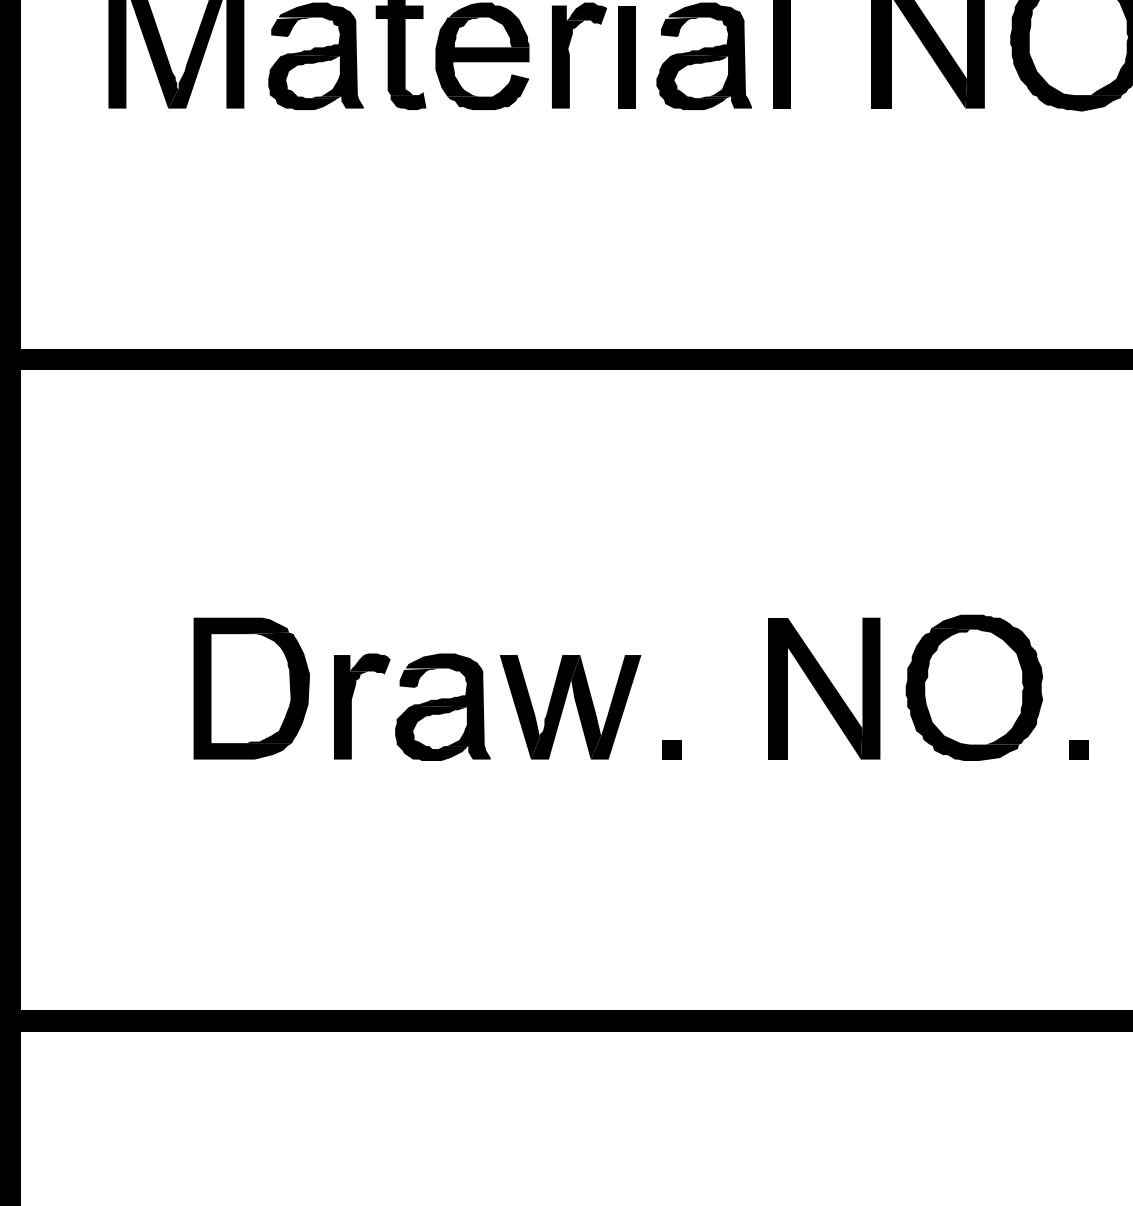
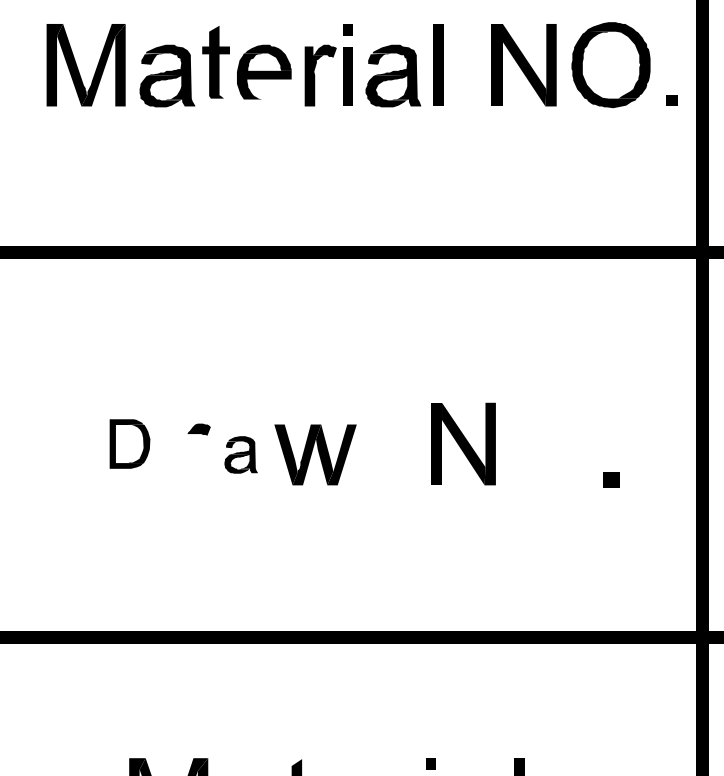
fill: (487, 91) -> (267, 96), removed
fill: (407, 100) -> (220, 101), removed
part: (250, 687) -> (129, 443), size x0.6
part: (974, 687) -> (550, 443), removed
fill: (350, 706) -> (187, 454), removed
part: (441, 706) -> (240, 454), size x0.6
part: (671, 749) -> (374, 479), removed
part: (1078, 749) -> (611, 479), size x1.4

